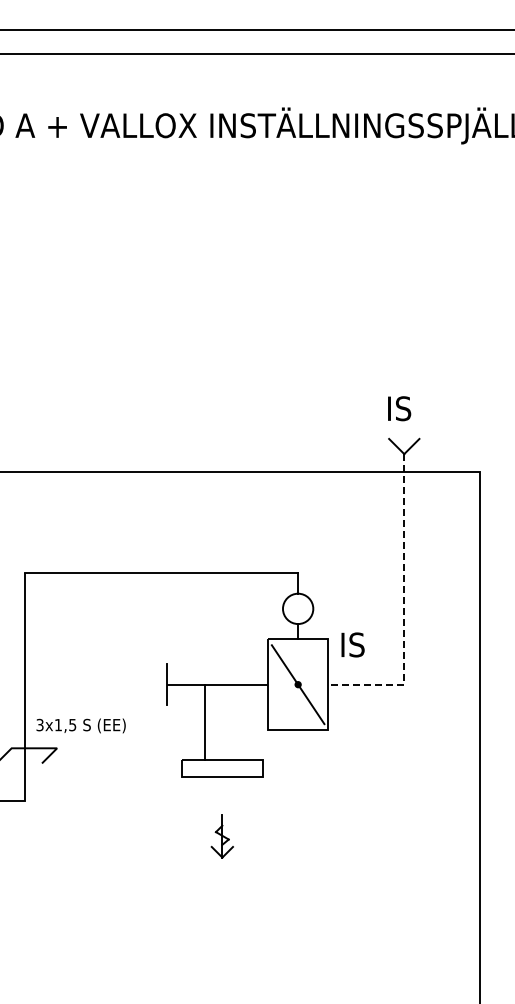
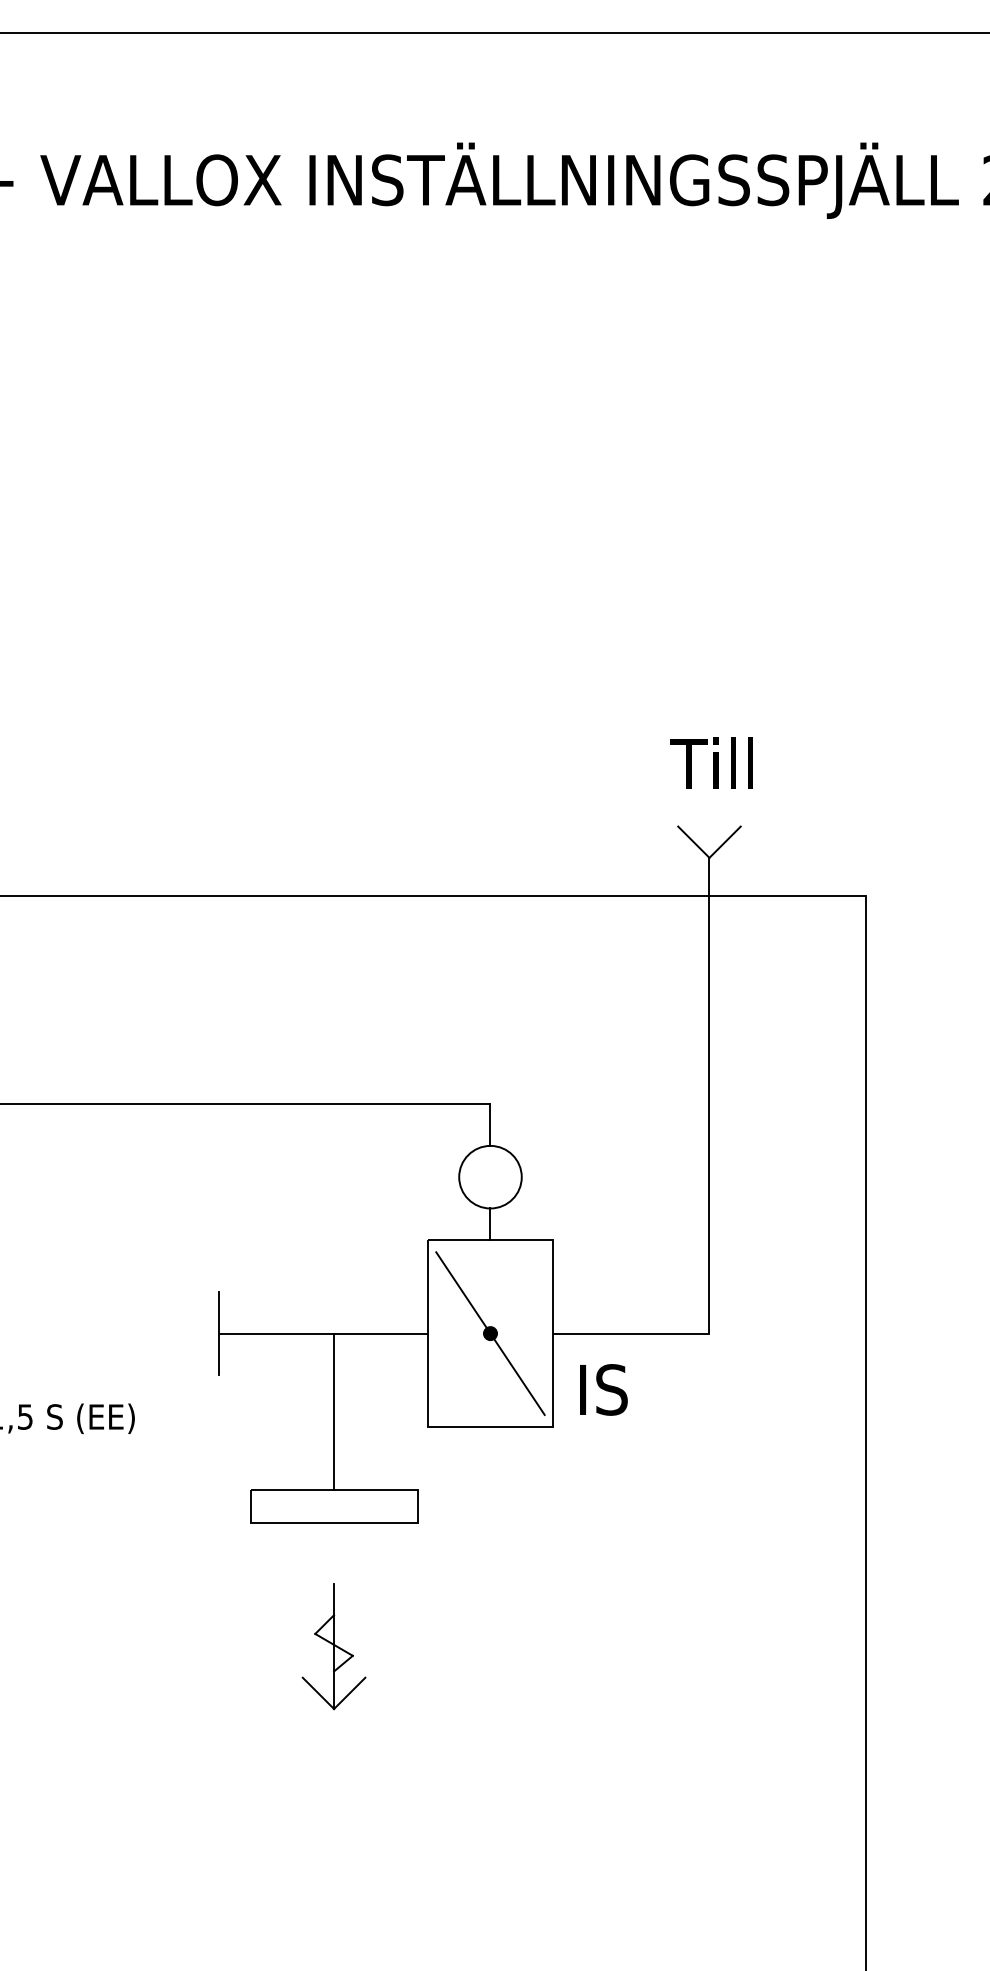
text: (405, 408) -> (711, 763), IS -> Till
line: (404, 608) -> (709, 1176), dashed -> solid
text: (352, 644) -> (602, 1388), moved
line: (205, 722) -> (334, 1411), moved
part: (222, 836) -> (334, 1646), size x1.43

